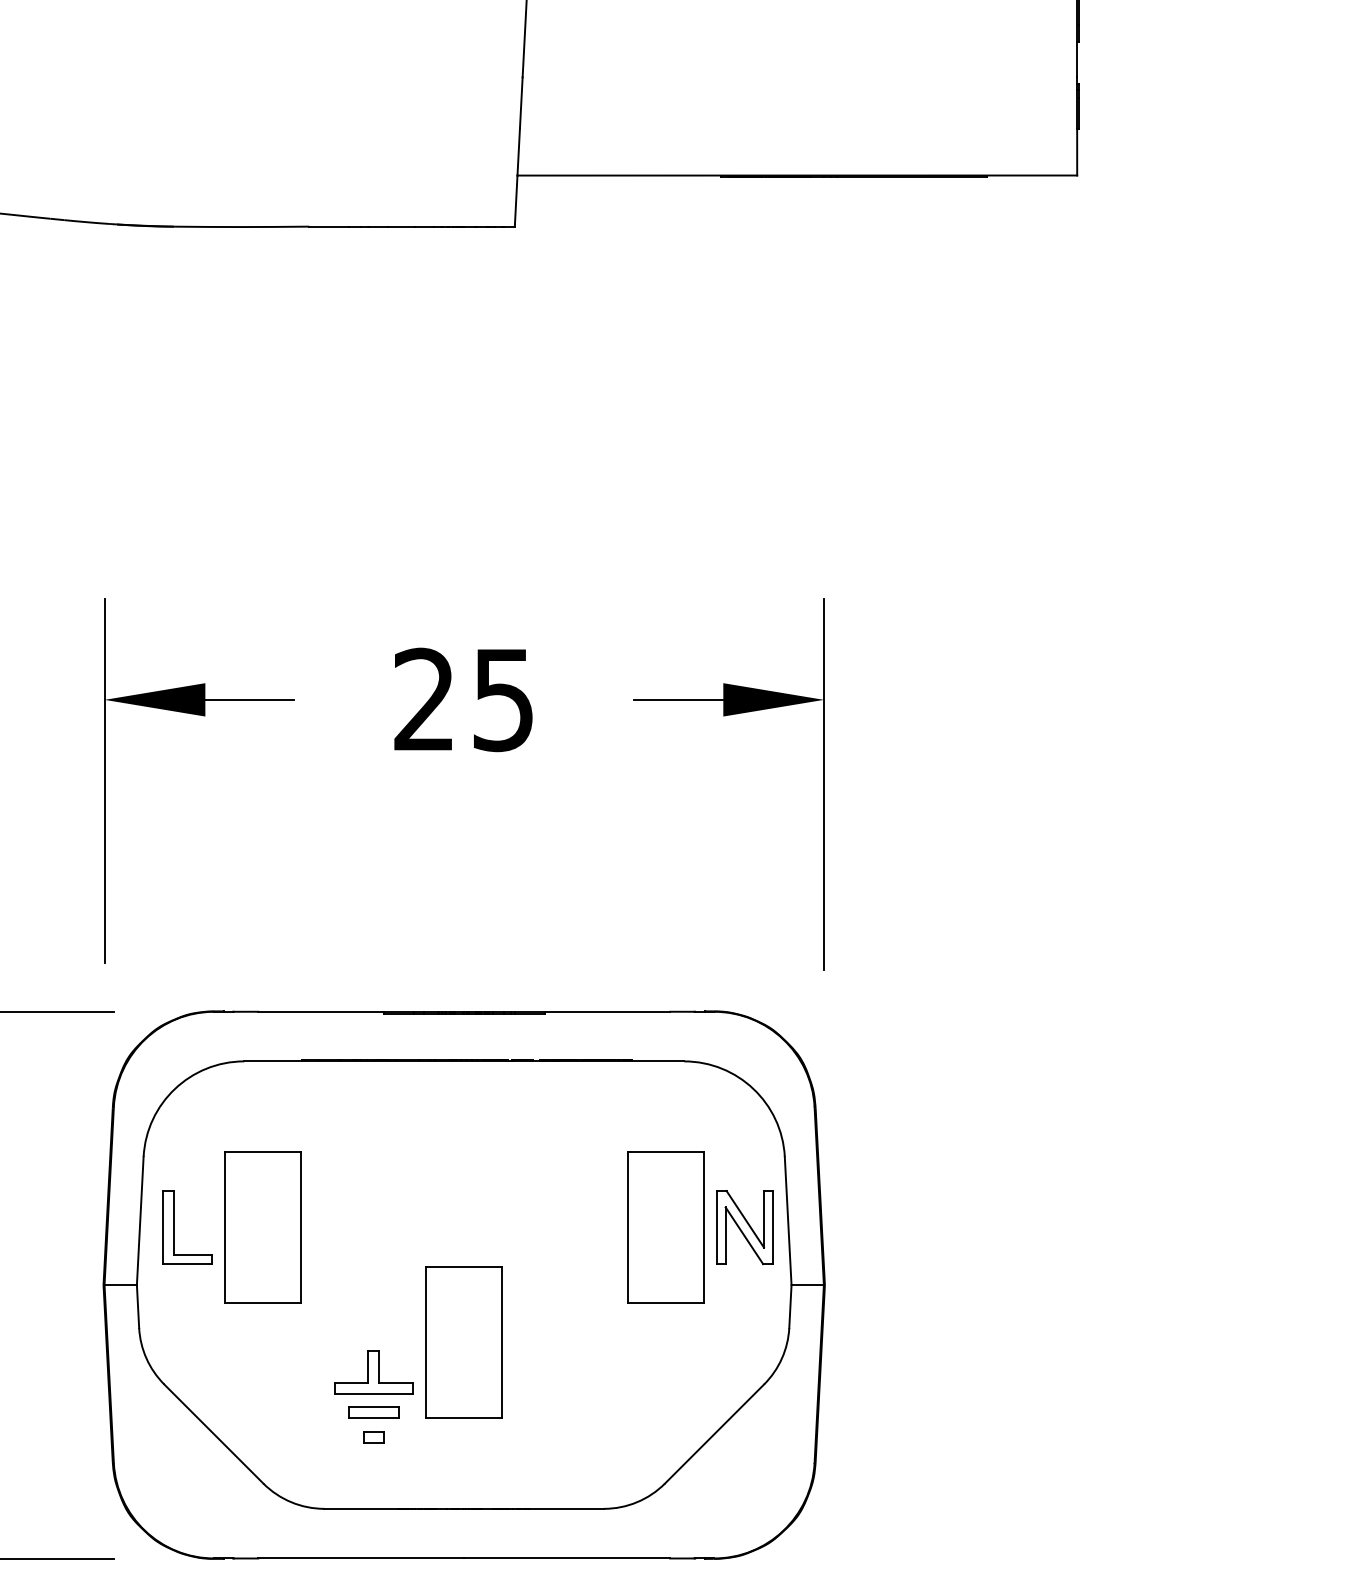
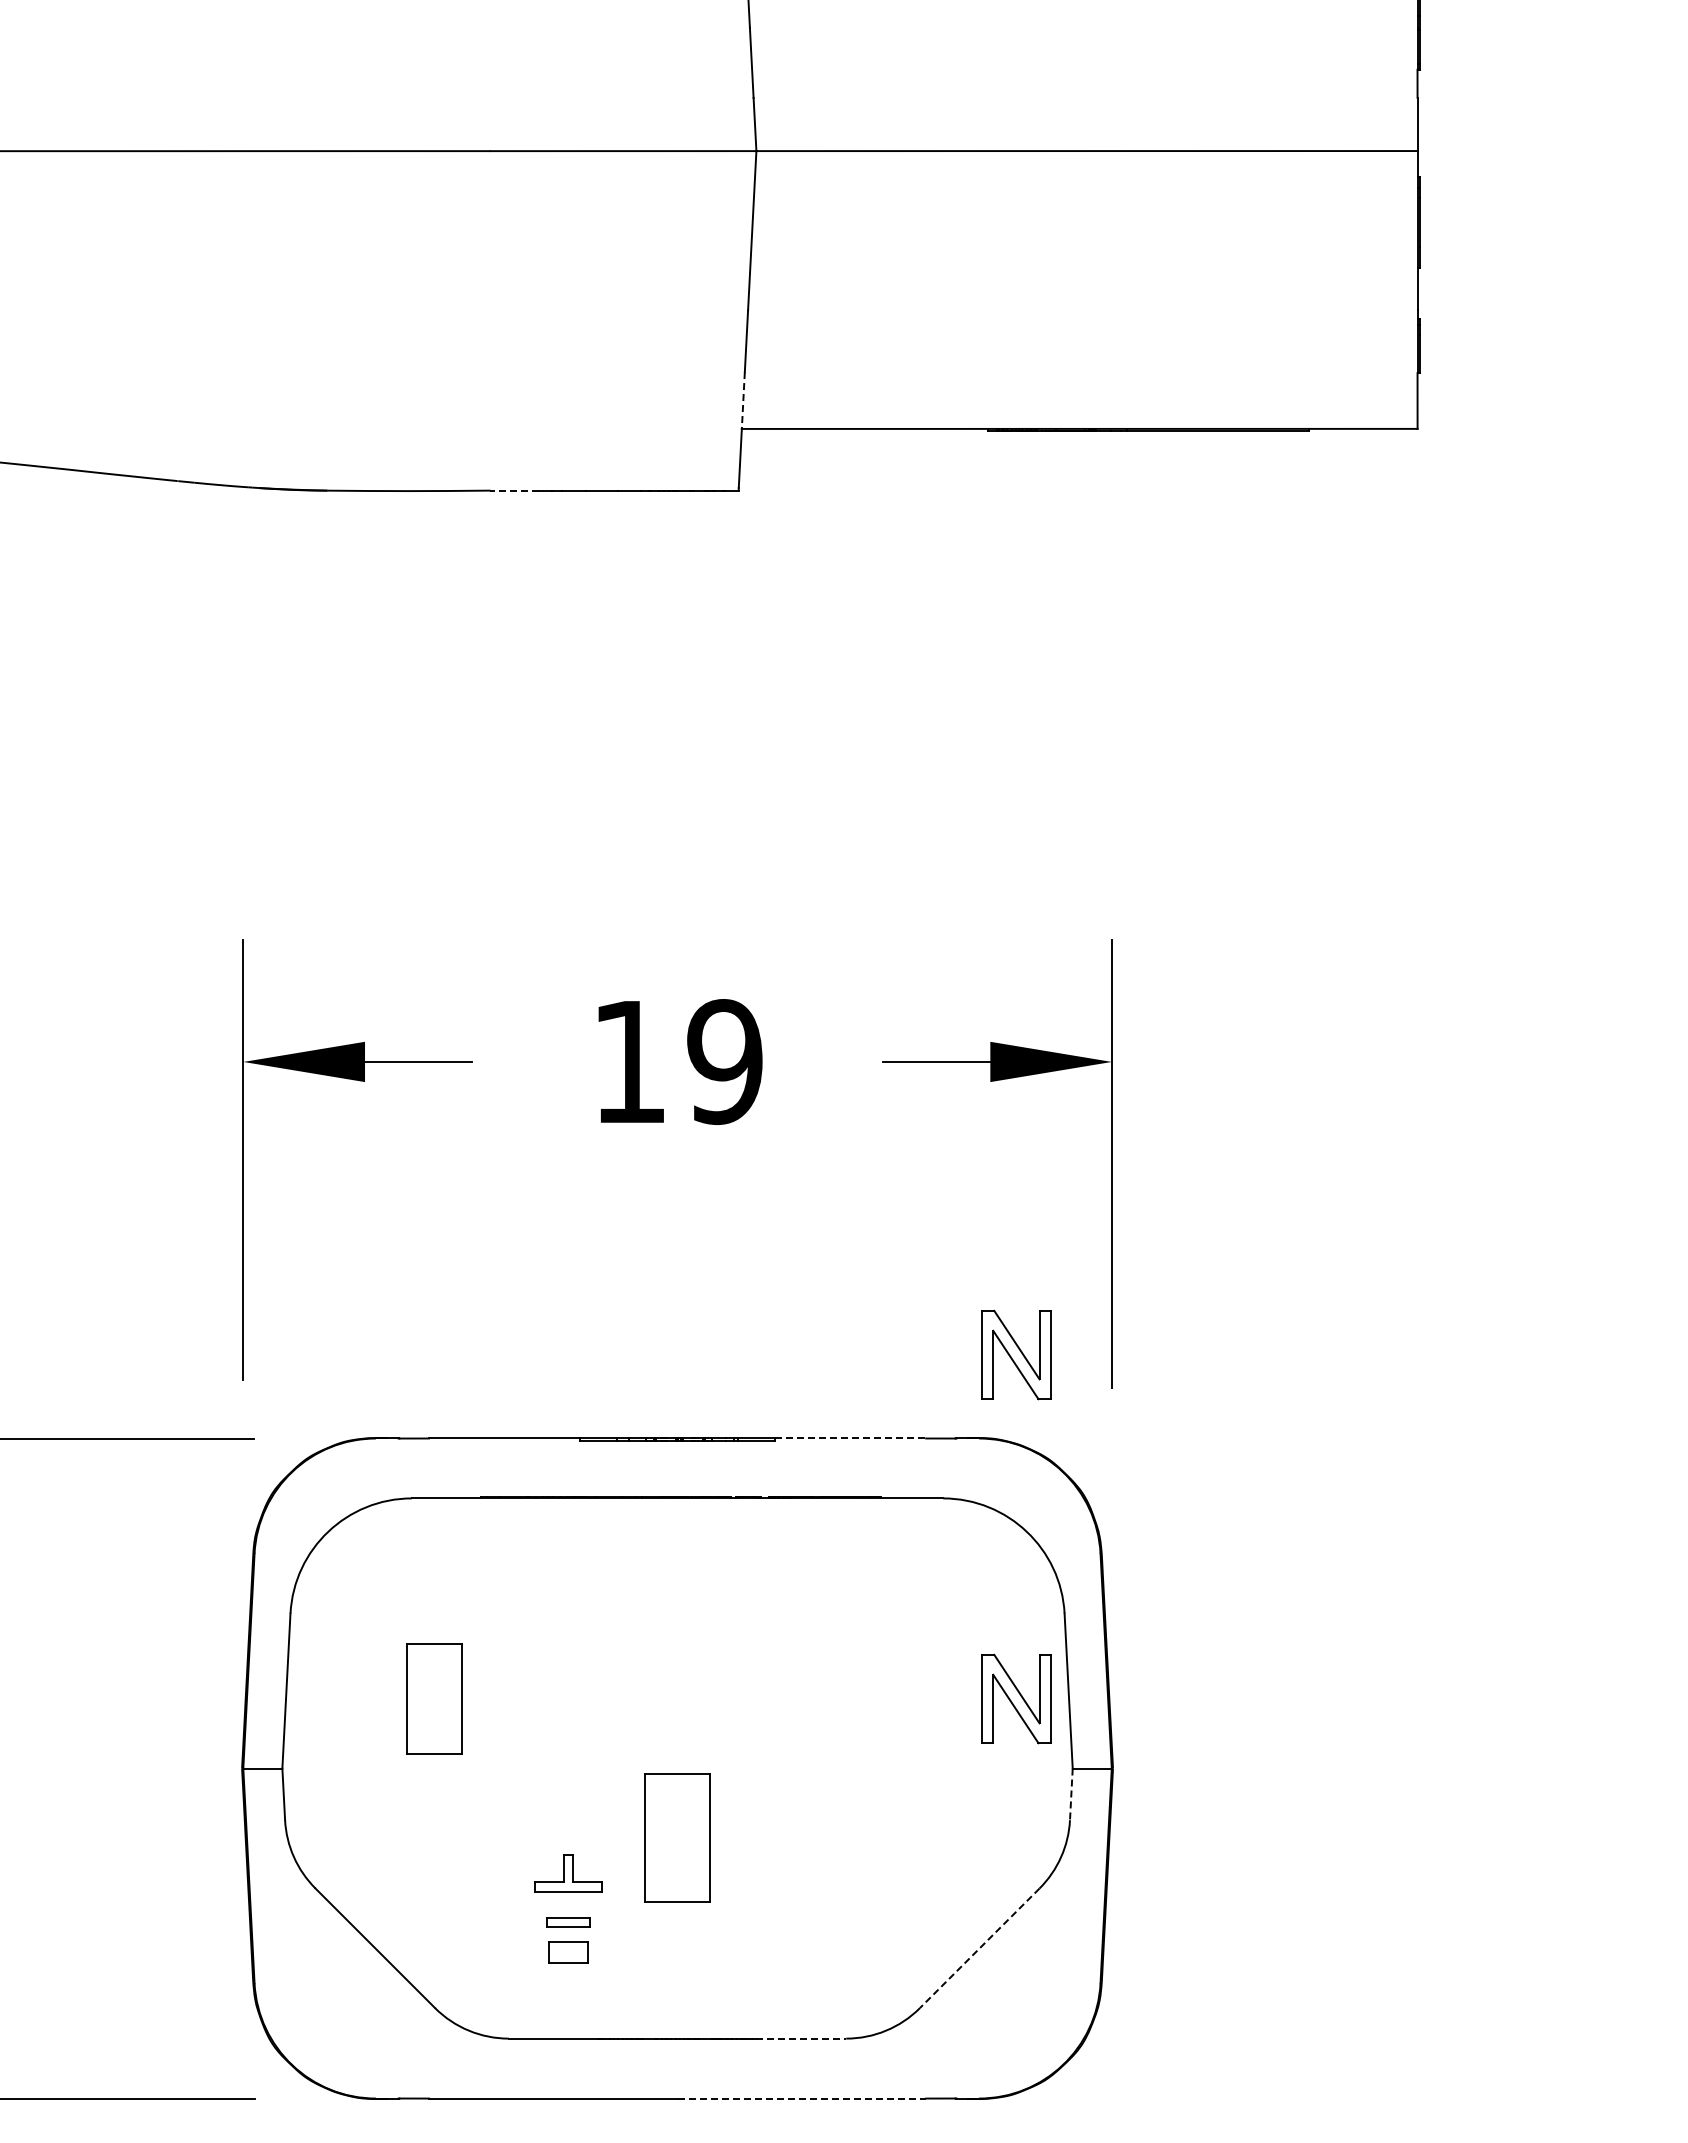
line: (518, 152) -> (743, 401), solid -> dashed
line: (329, 226) -> (514, 490), solid -> dashed
text: (464, 699) -> (677, 1061), 25 -> 19
part: (744, 942) -> (1016, 1354), added
line: (607, 1011) -> (850, 1438), solid -> dashed
part: (174, 1227) -> (327, 1698), removed
part: (262, 1227) -> (433, 1698), size x0.6
part: (665, 1227) -> (920, 1698), removed
line: (790, 1306) -> (1071, 1794), solid -> dashed
part: (464, 1342) -> (677, 1837), size x0.7
part: (373, 1372) -> (568, 1873), size x0.7
part: (373, 1412) -> (568, 1922), size x0.7
line: (714, 1434) -> (979, 1948), solid -> dashed
part: (373, 1437) -> (568, 1952), size x1.6
line: (566, 1508) -> (801, 2038), solid -> dashed
line: (567, 1558) -> (802, 2098), solid -> dashed

